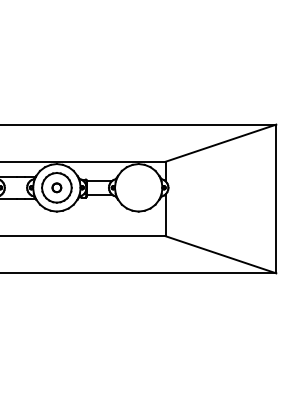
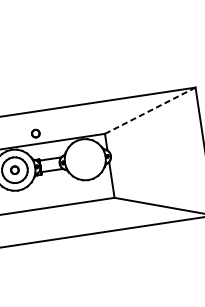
line: (221, 143) -> (150, 110), solid -> dashed
part: (86, 149) -> (35, 133), added

